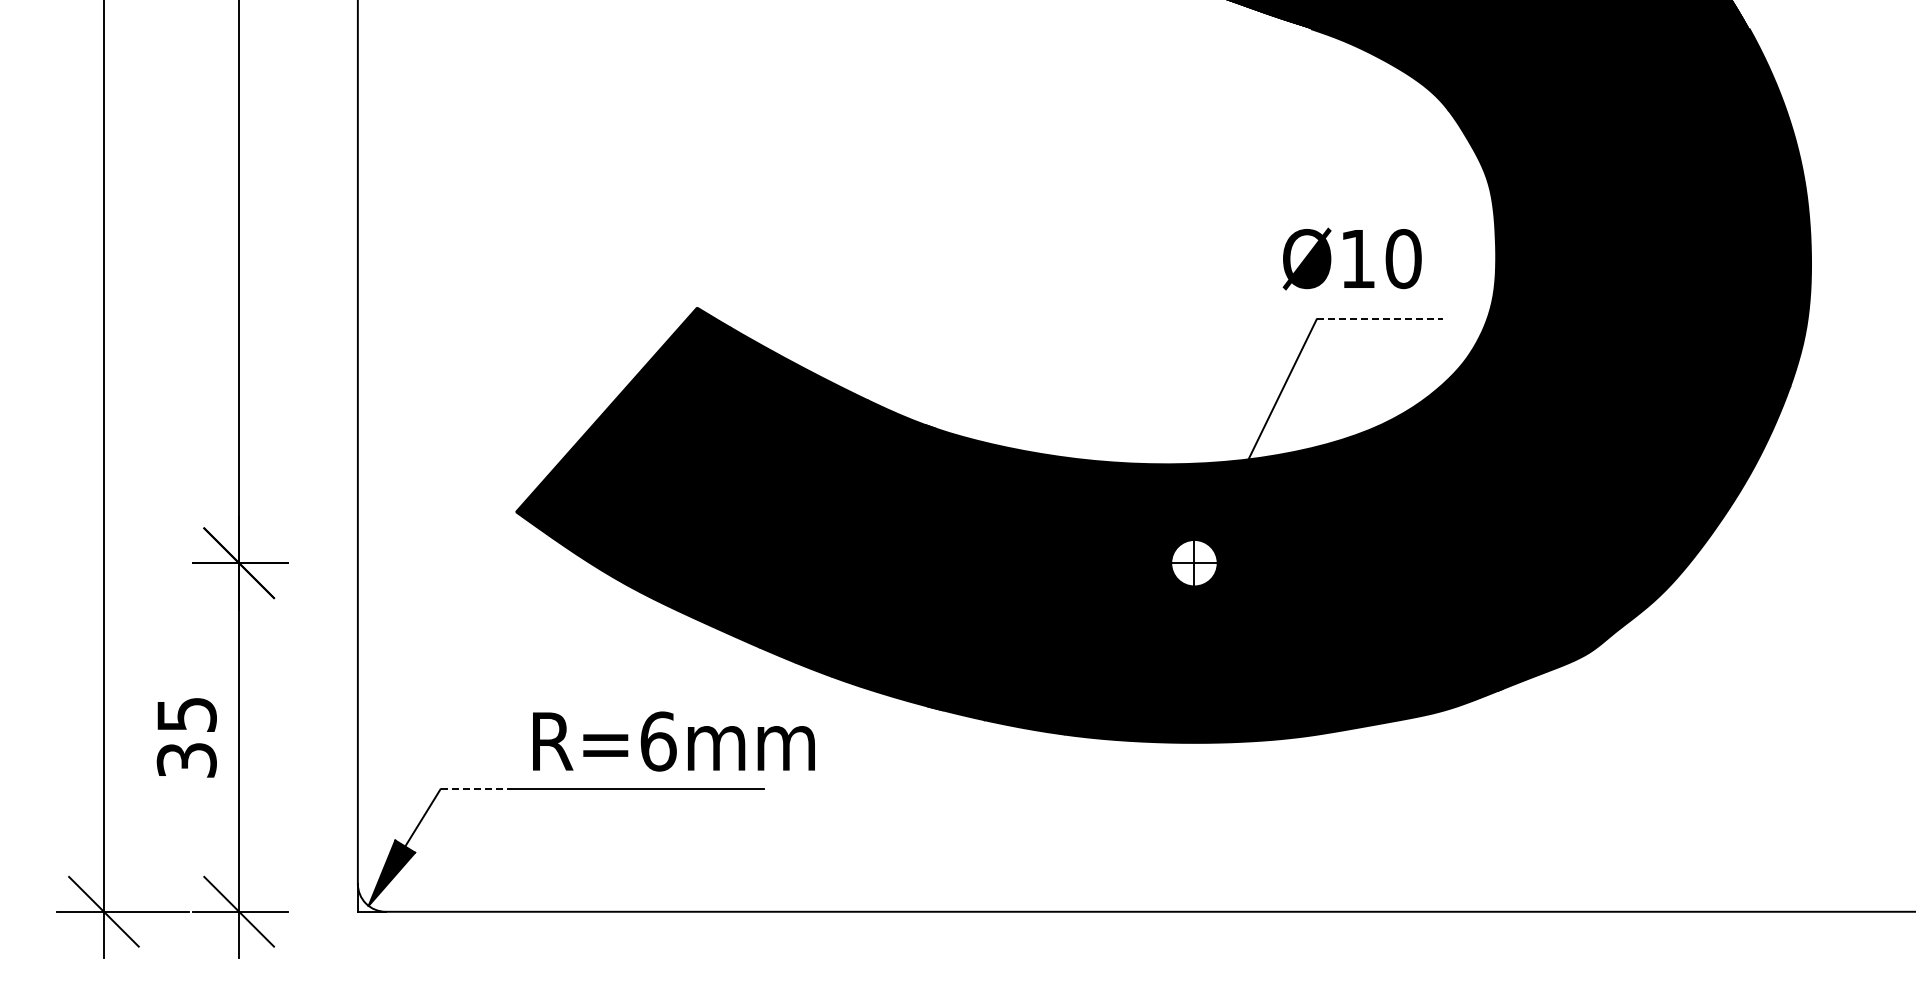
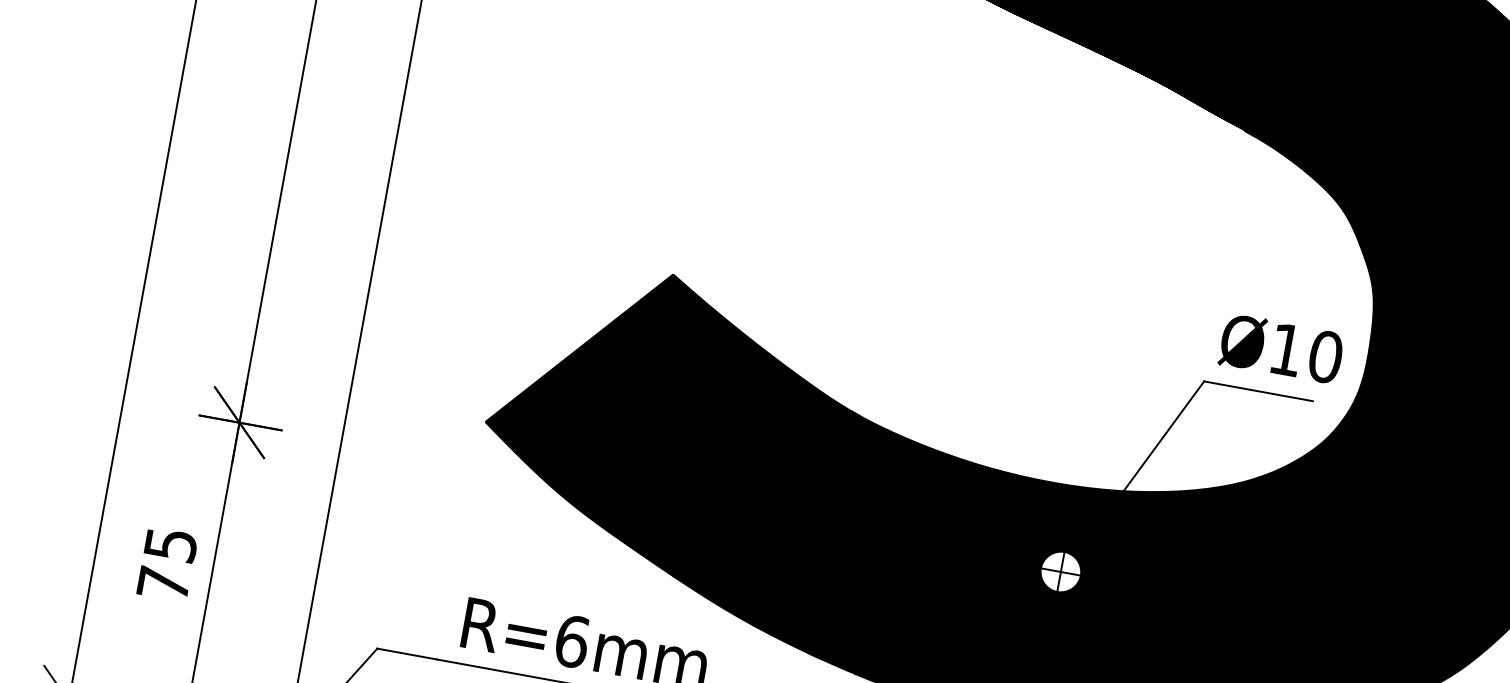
text: (1351, 258) -> (1280, 348), moved
line: (1380, 319) -> (1258, 391), dashed -> solid
text: (186, 760) -> (163, 584), 35 -> 75
line: (475, 789) -> (407, 654), dashed -> solid

